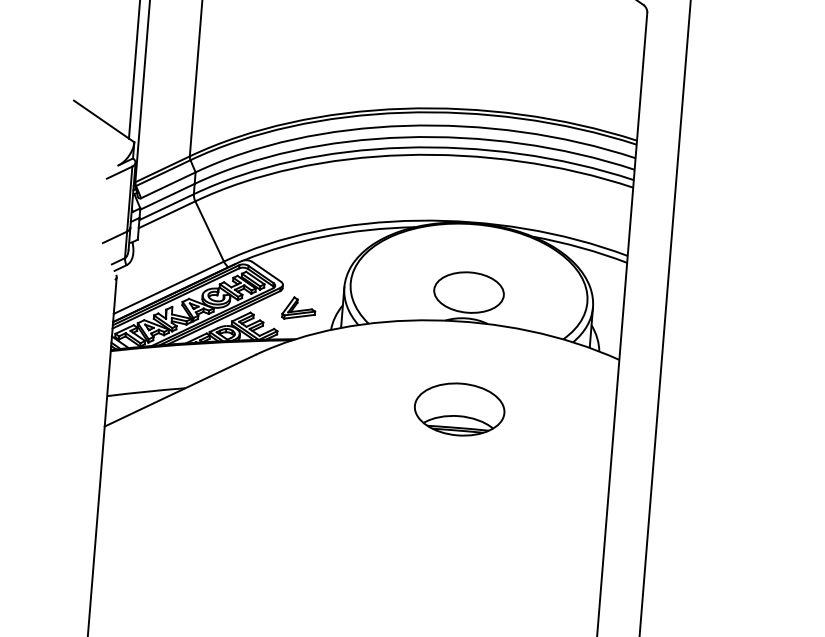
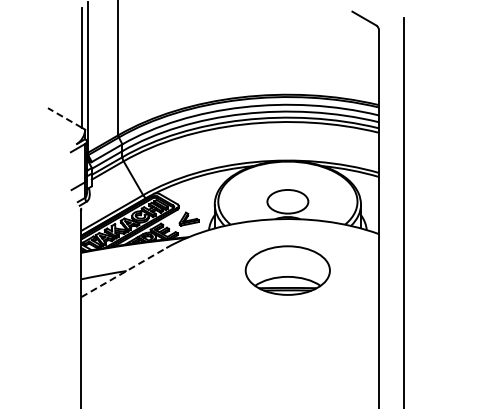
line: (100, 118) -> (64, 117), solid -> dashed
line: (181, 390) -> (124, 272), solid -> dashed
part: (458, 409) -> (287, 270), size x1.6

